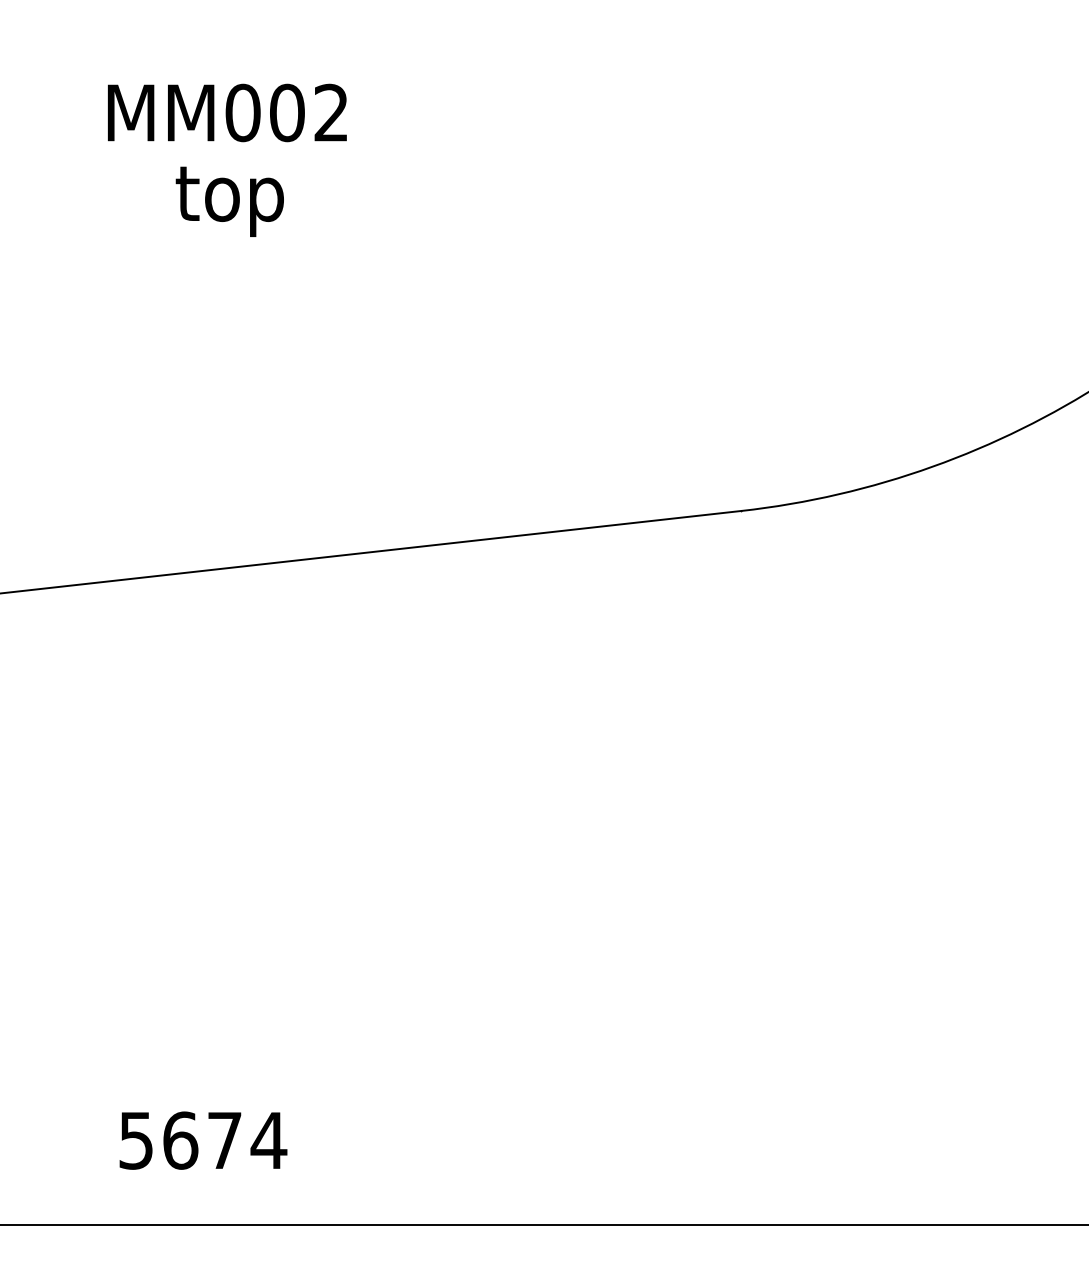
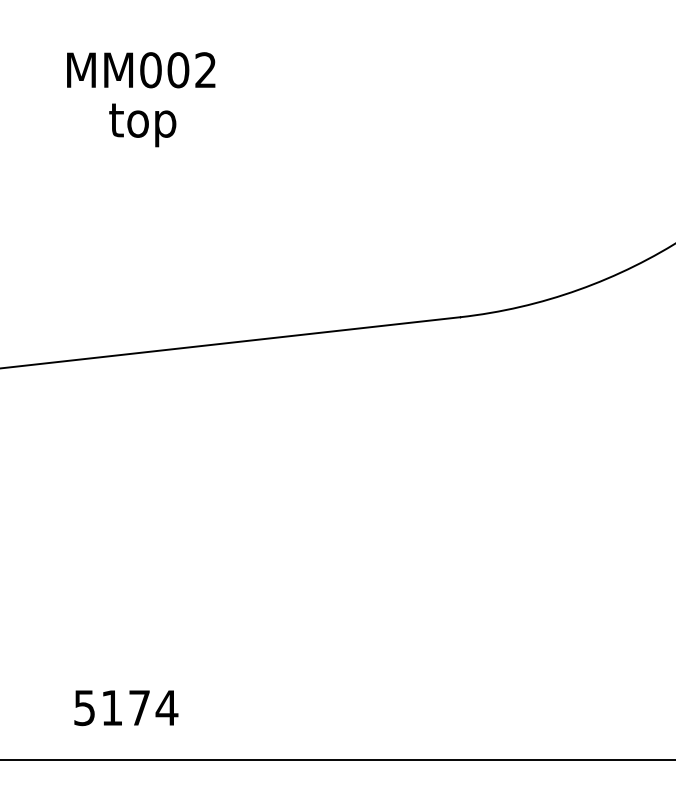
text: (181, 1139) -> (112, 707), 5674 -> 5174

